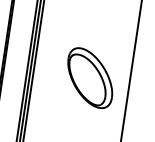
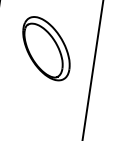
part: (90, 78) -> (46, 49), moved

